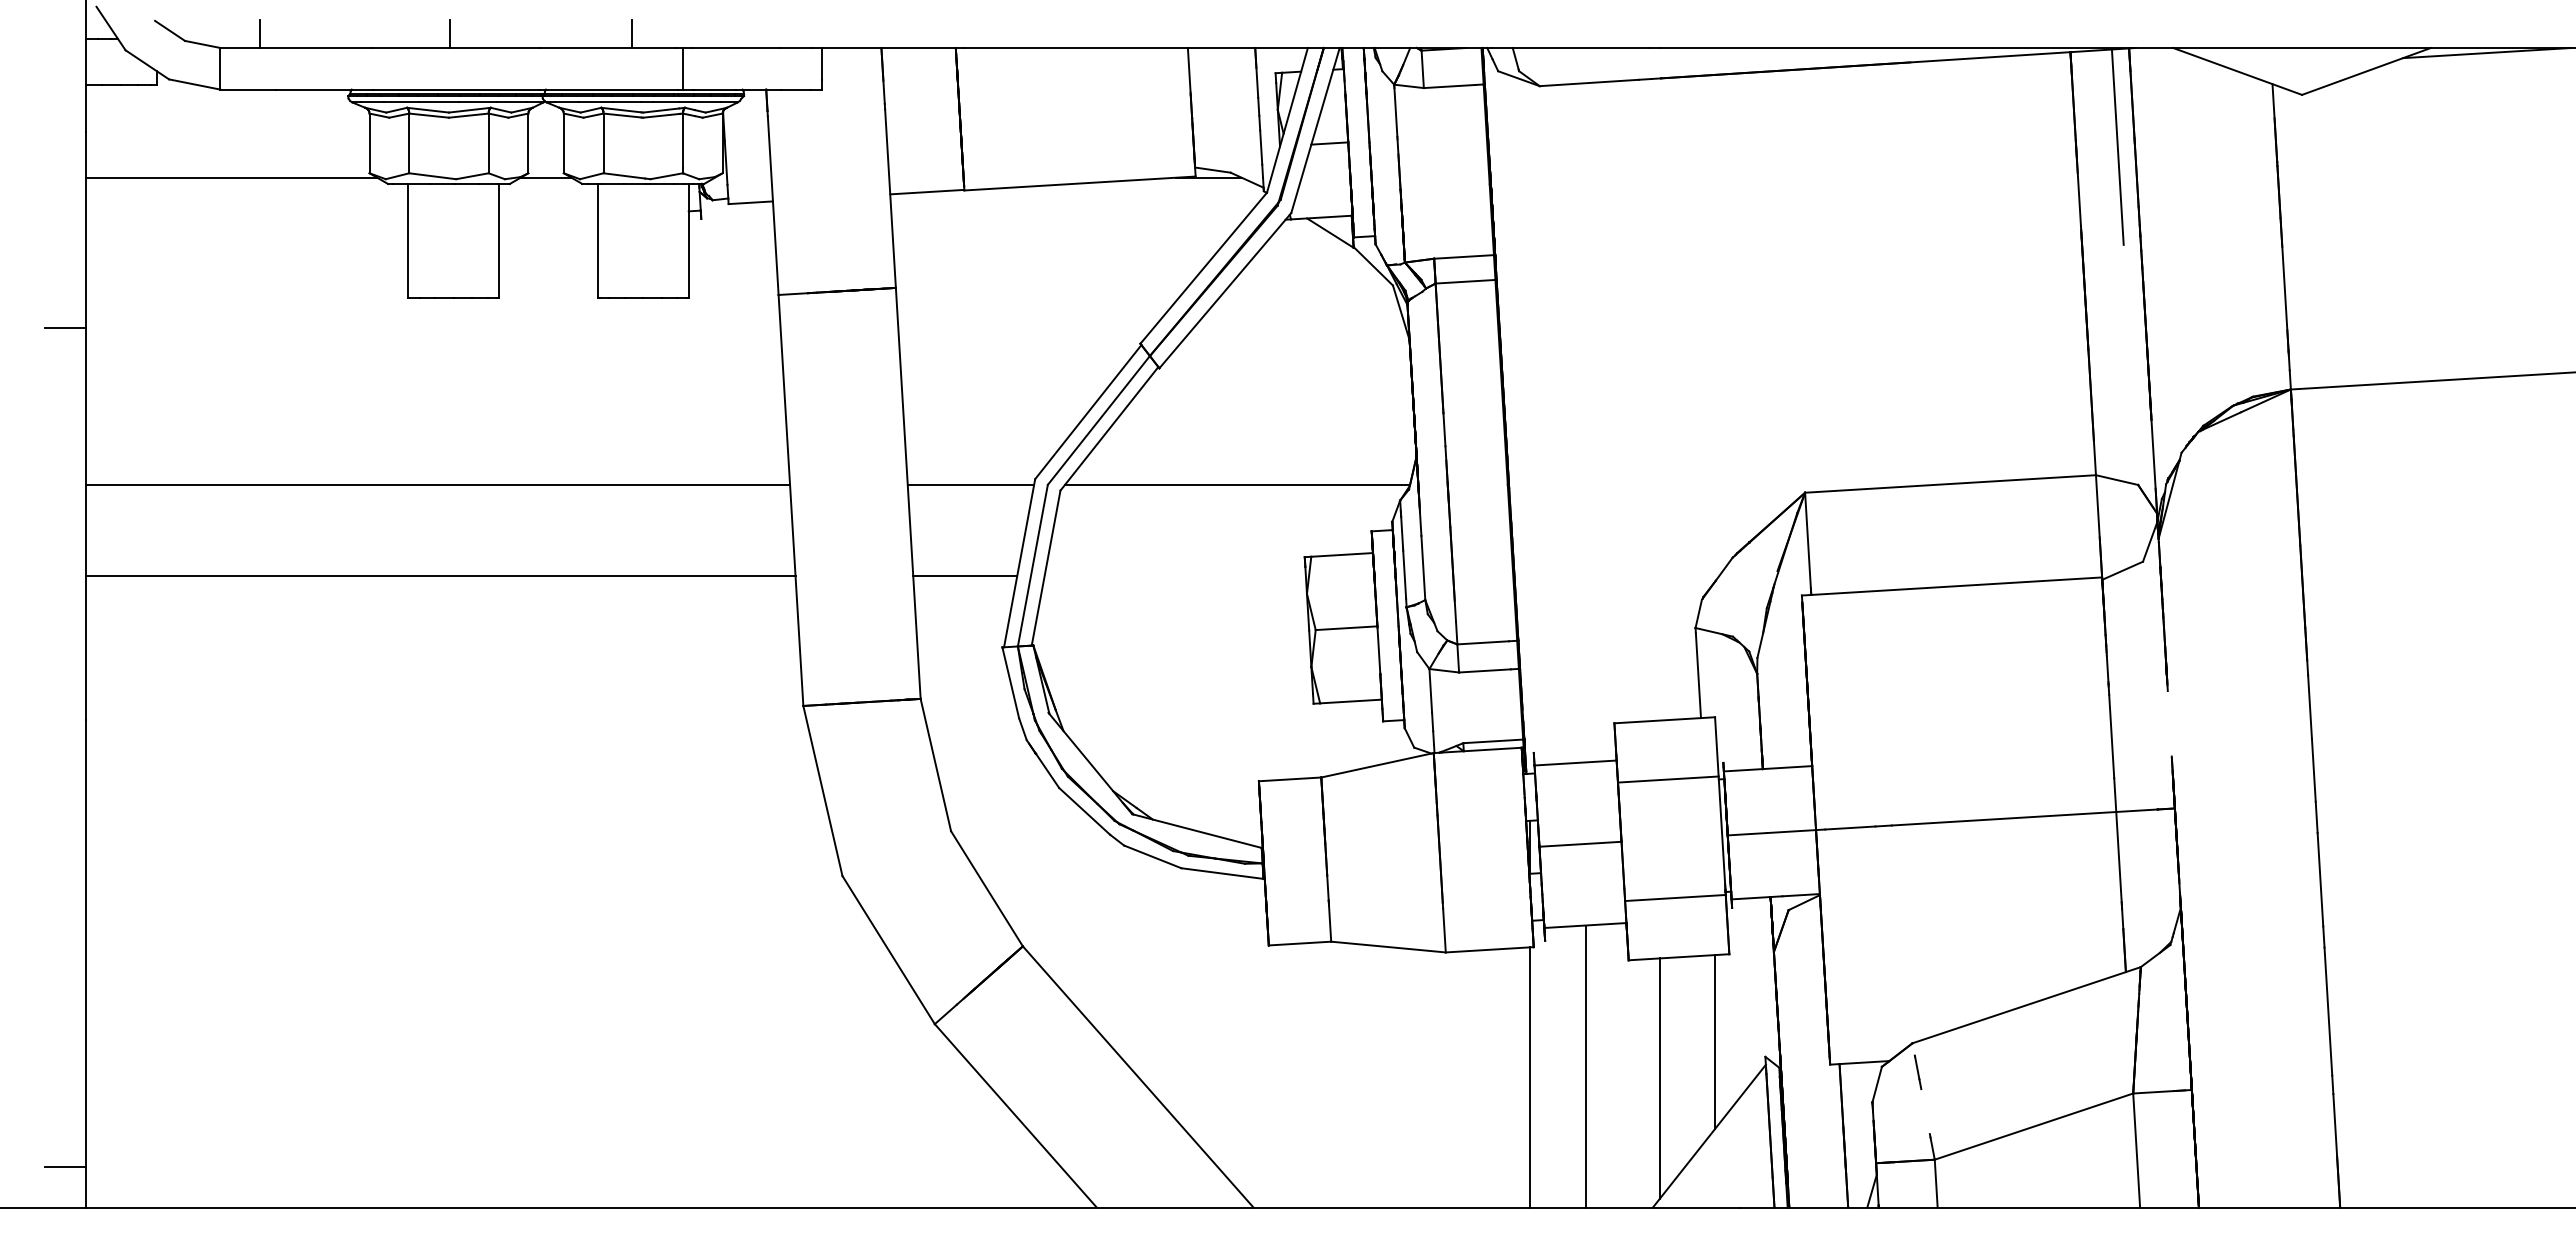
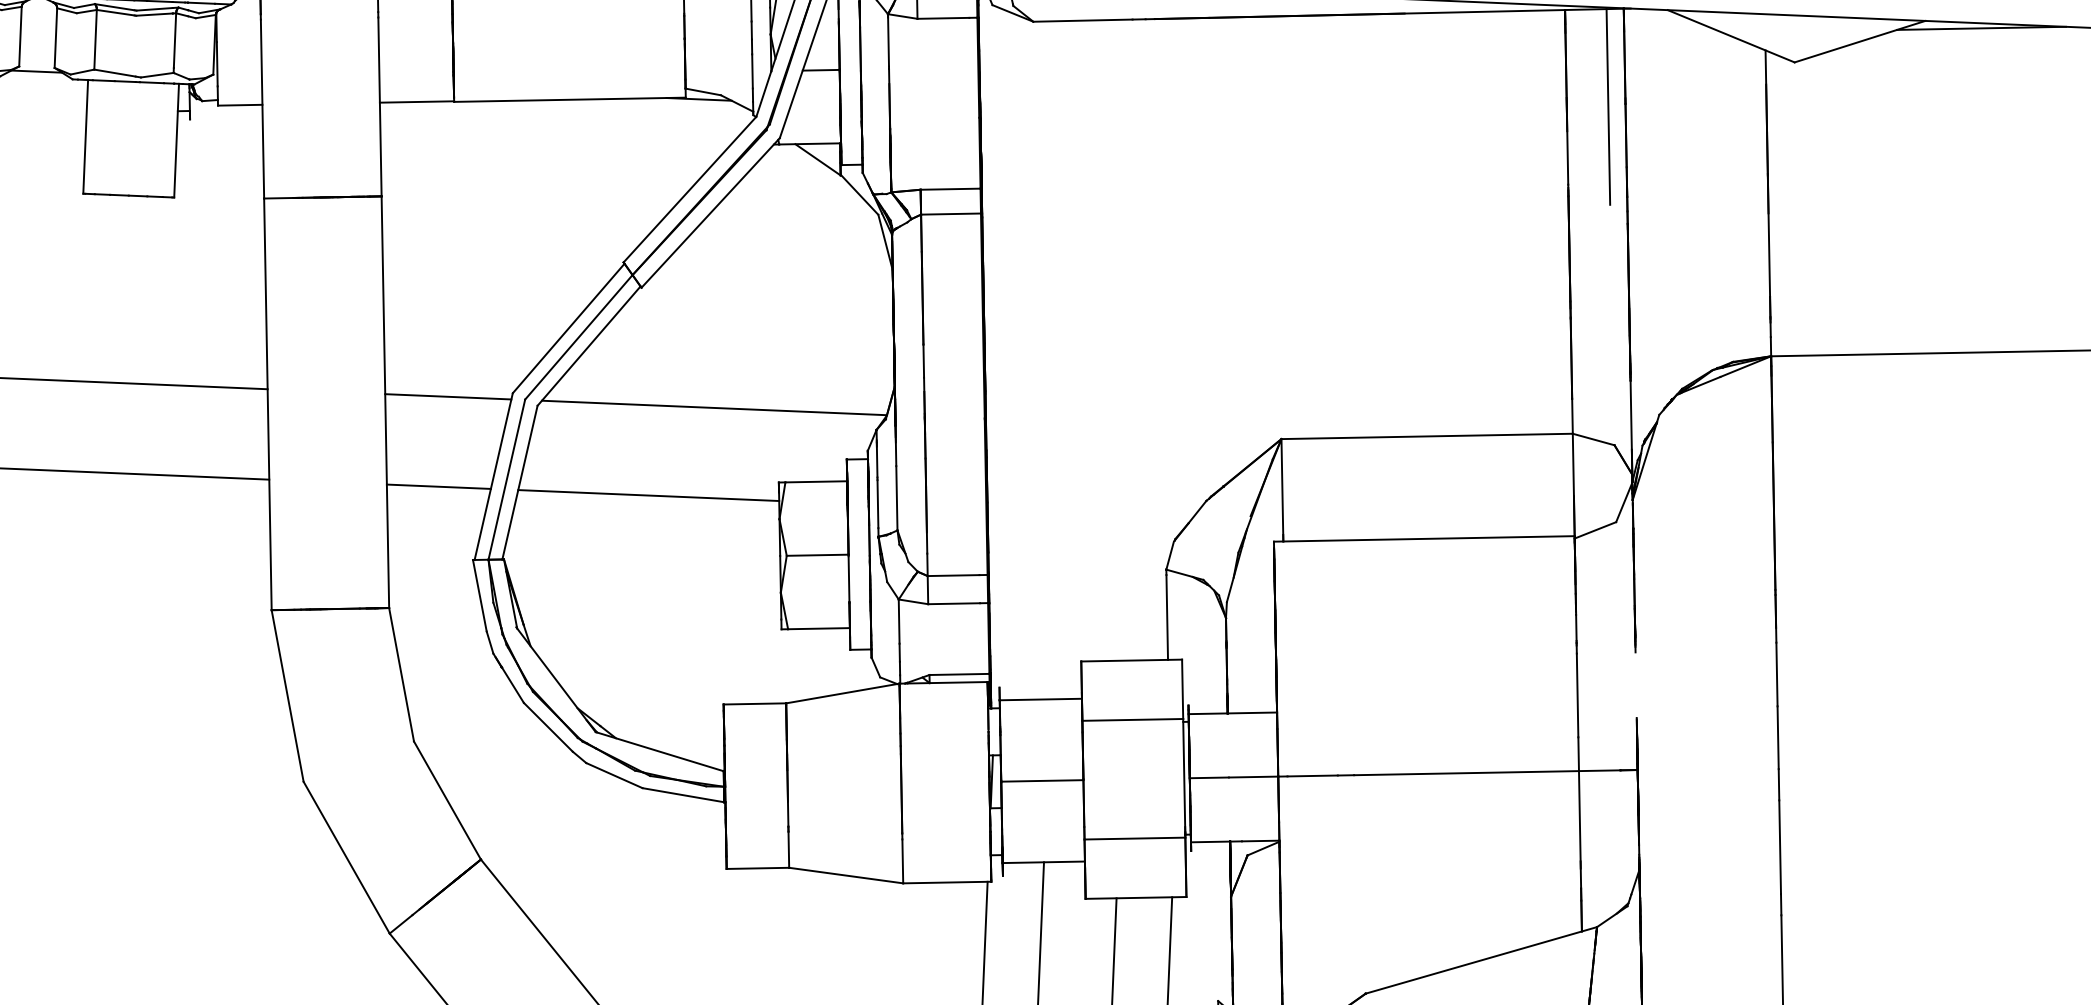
line: (1174, 575) -> (647, 495), added

